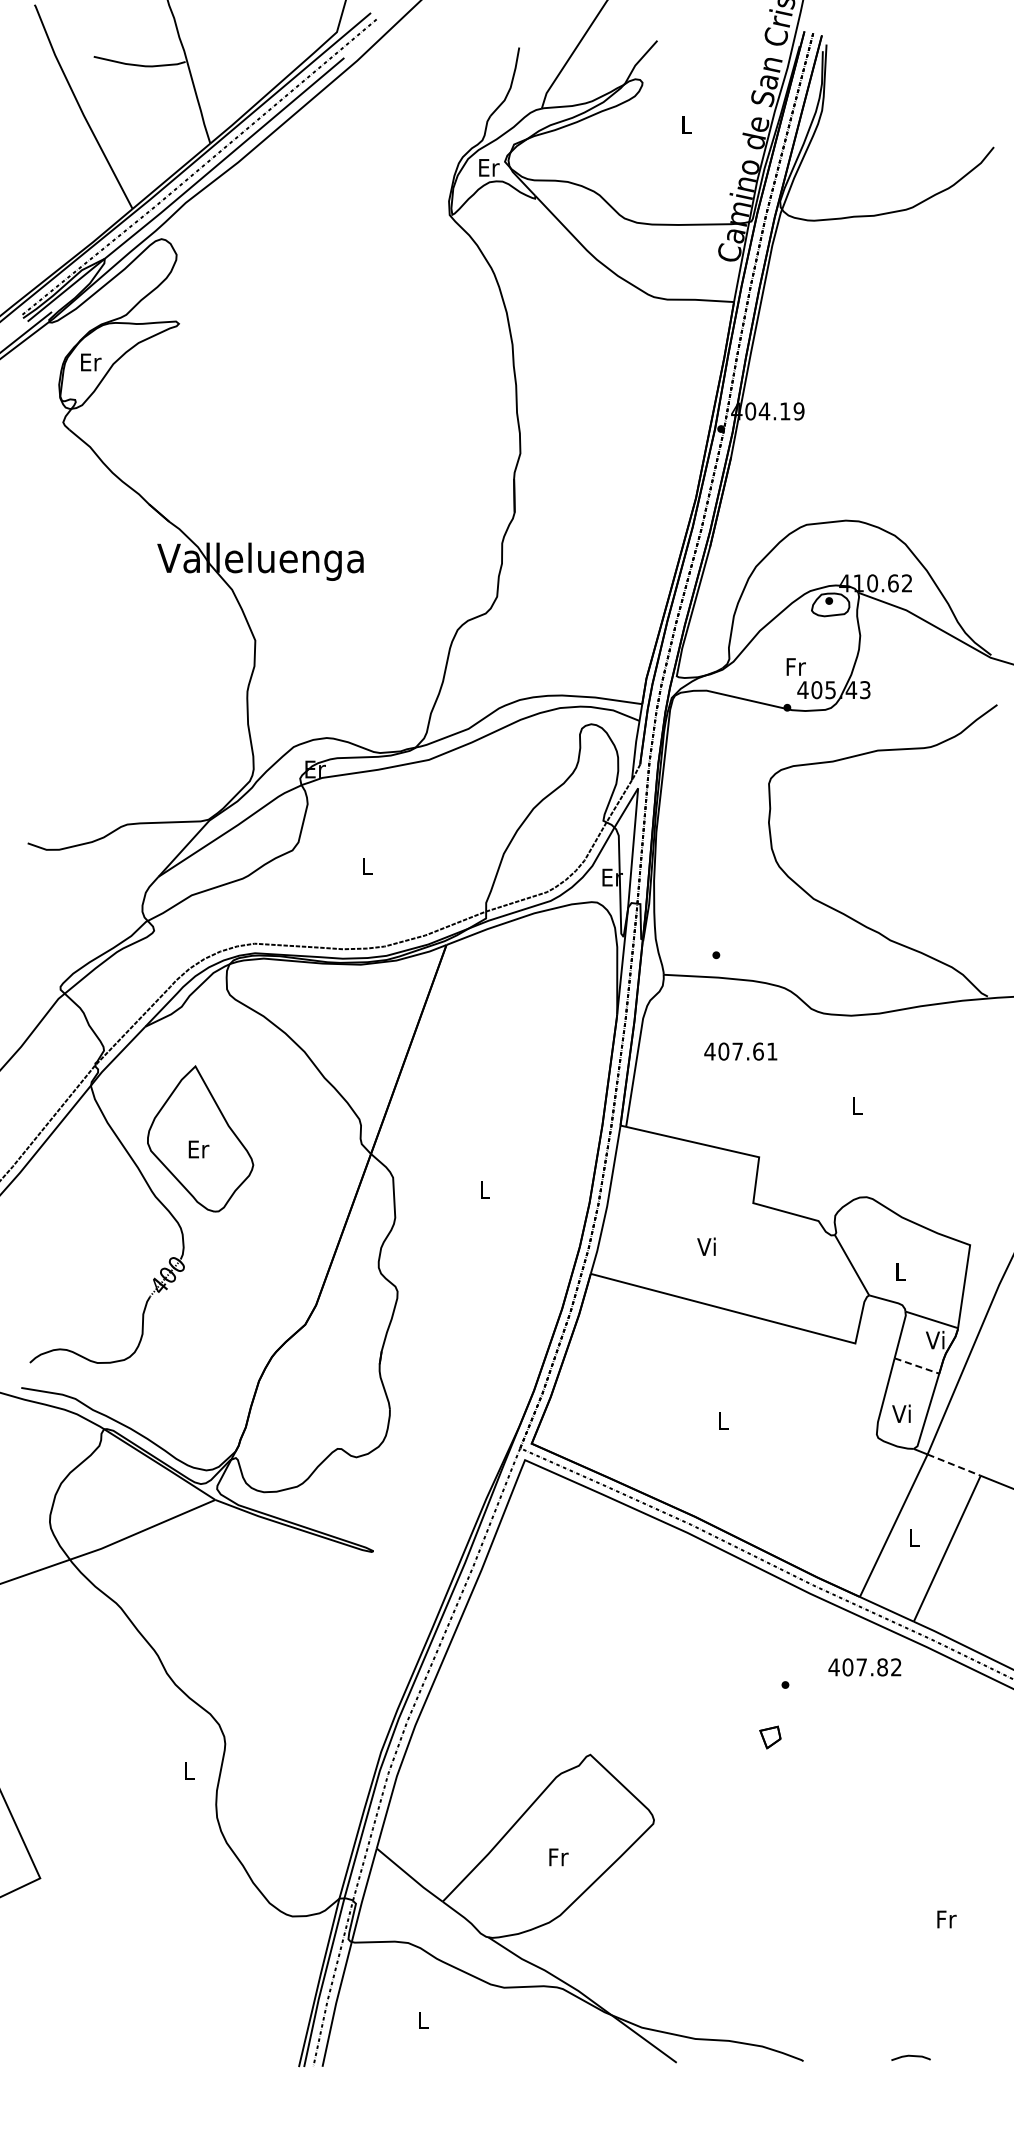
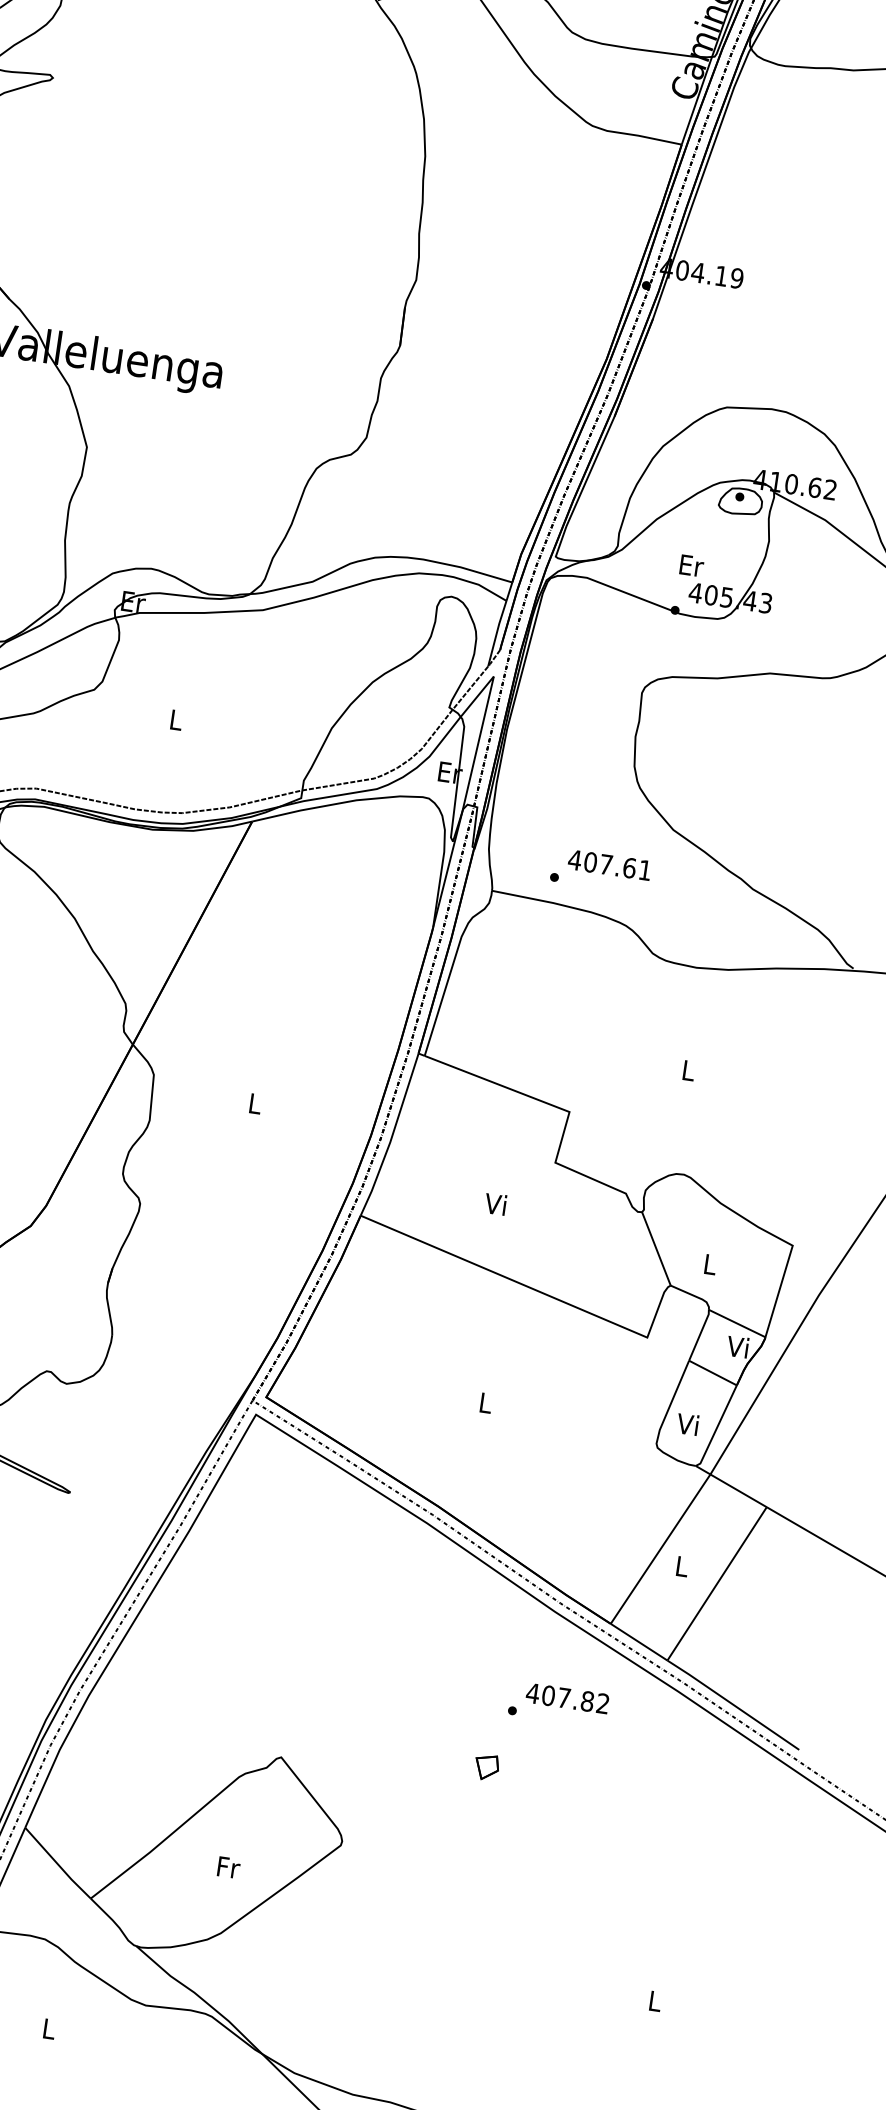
text: (796, 666) -> (692, 565), Fr -> Er
text: (740, 1051) -> (609, 865), moved
line: (916, 1365) -> (712, 1372), dashed -> solid
line: (954, 1465) -> (738, 1491), dashed -> solid
text: (864, 1667) -> (567, 1698), moved
text: (946, 1919) -> (655, 2001), Fr -> L

